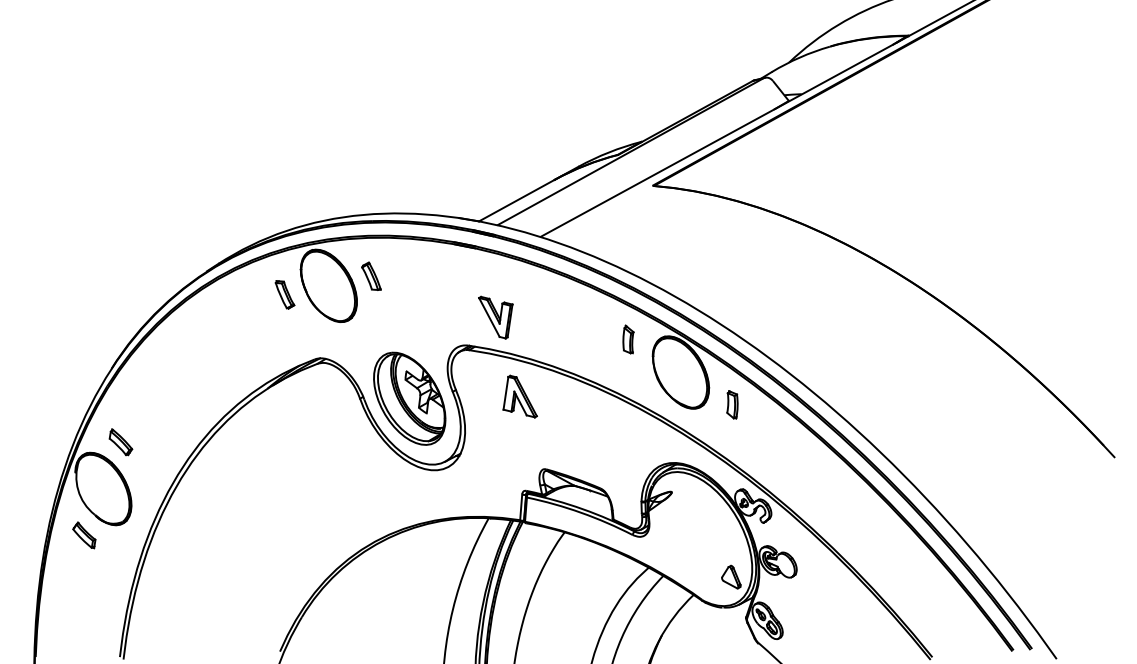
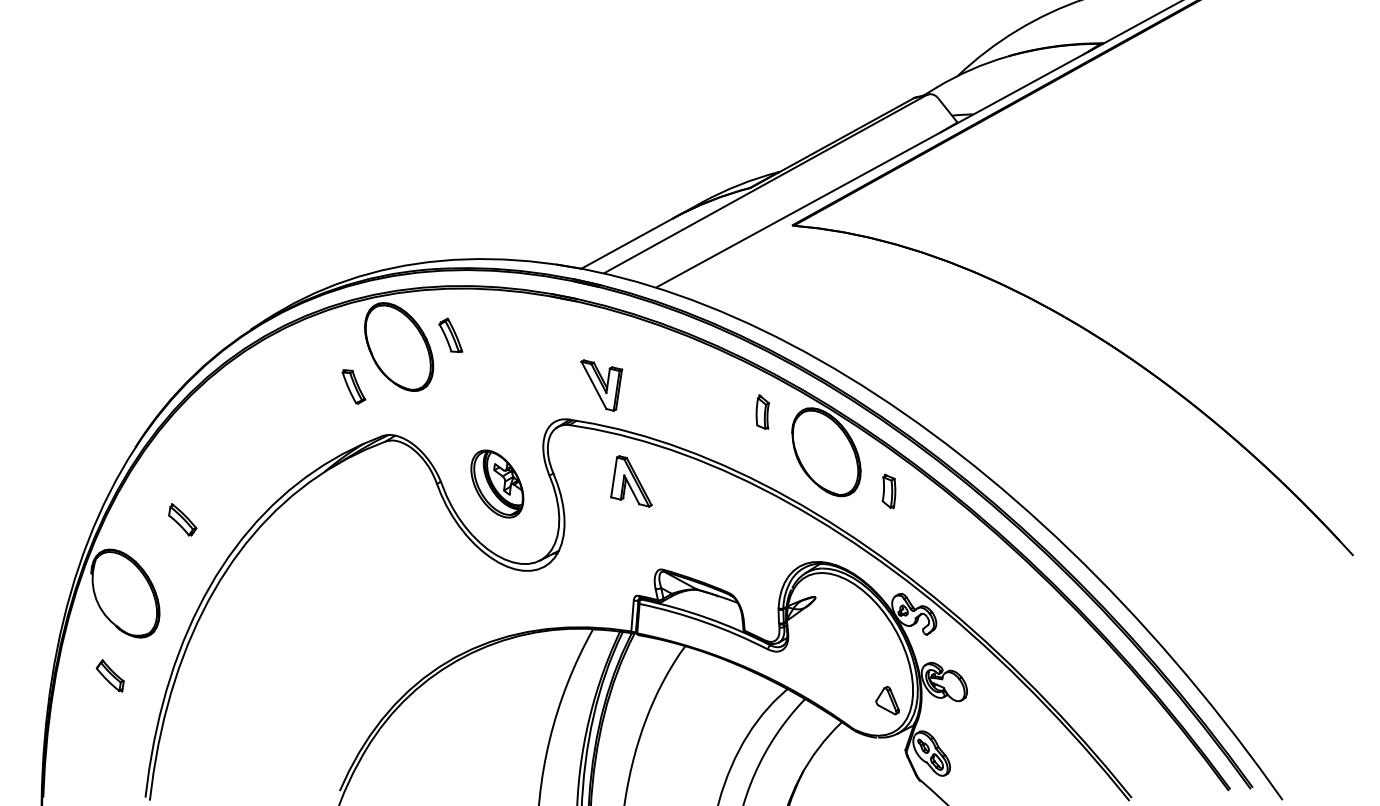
part: (284, 294) -> (353, 386), moved
part: (409, 398) -> (497, 483), size x0.6
part: (120, 441) -> (182, 519), moved
part: (83, 535) -> (109, 675), moved

